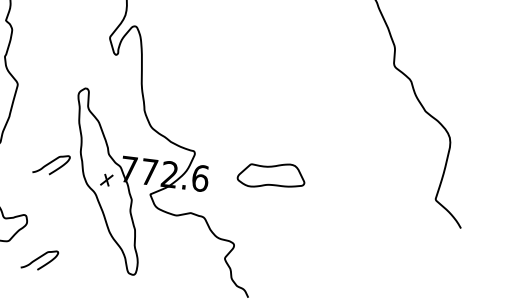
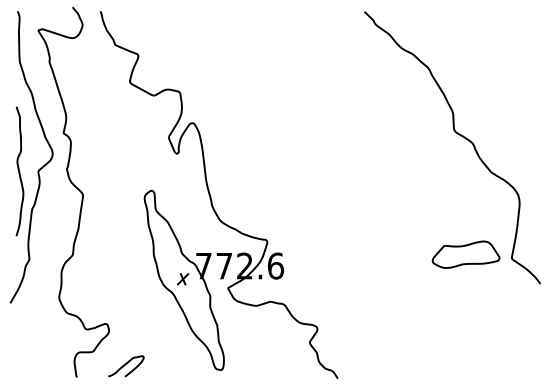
curve: (50, 163) -> (125, 269), removed
part: (271, 175) -> (465, 254), moved

